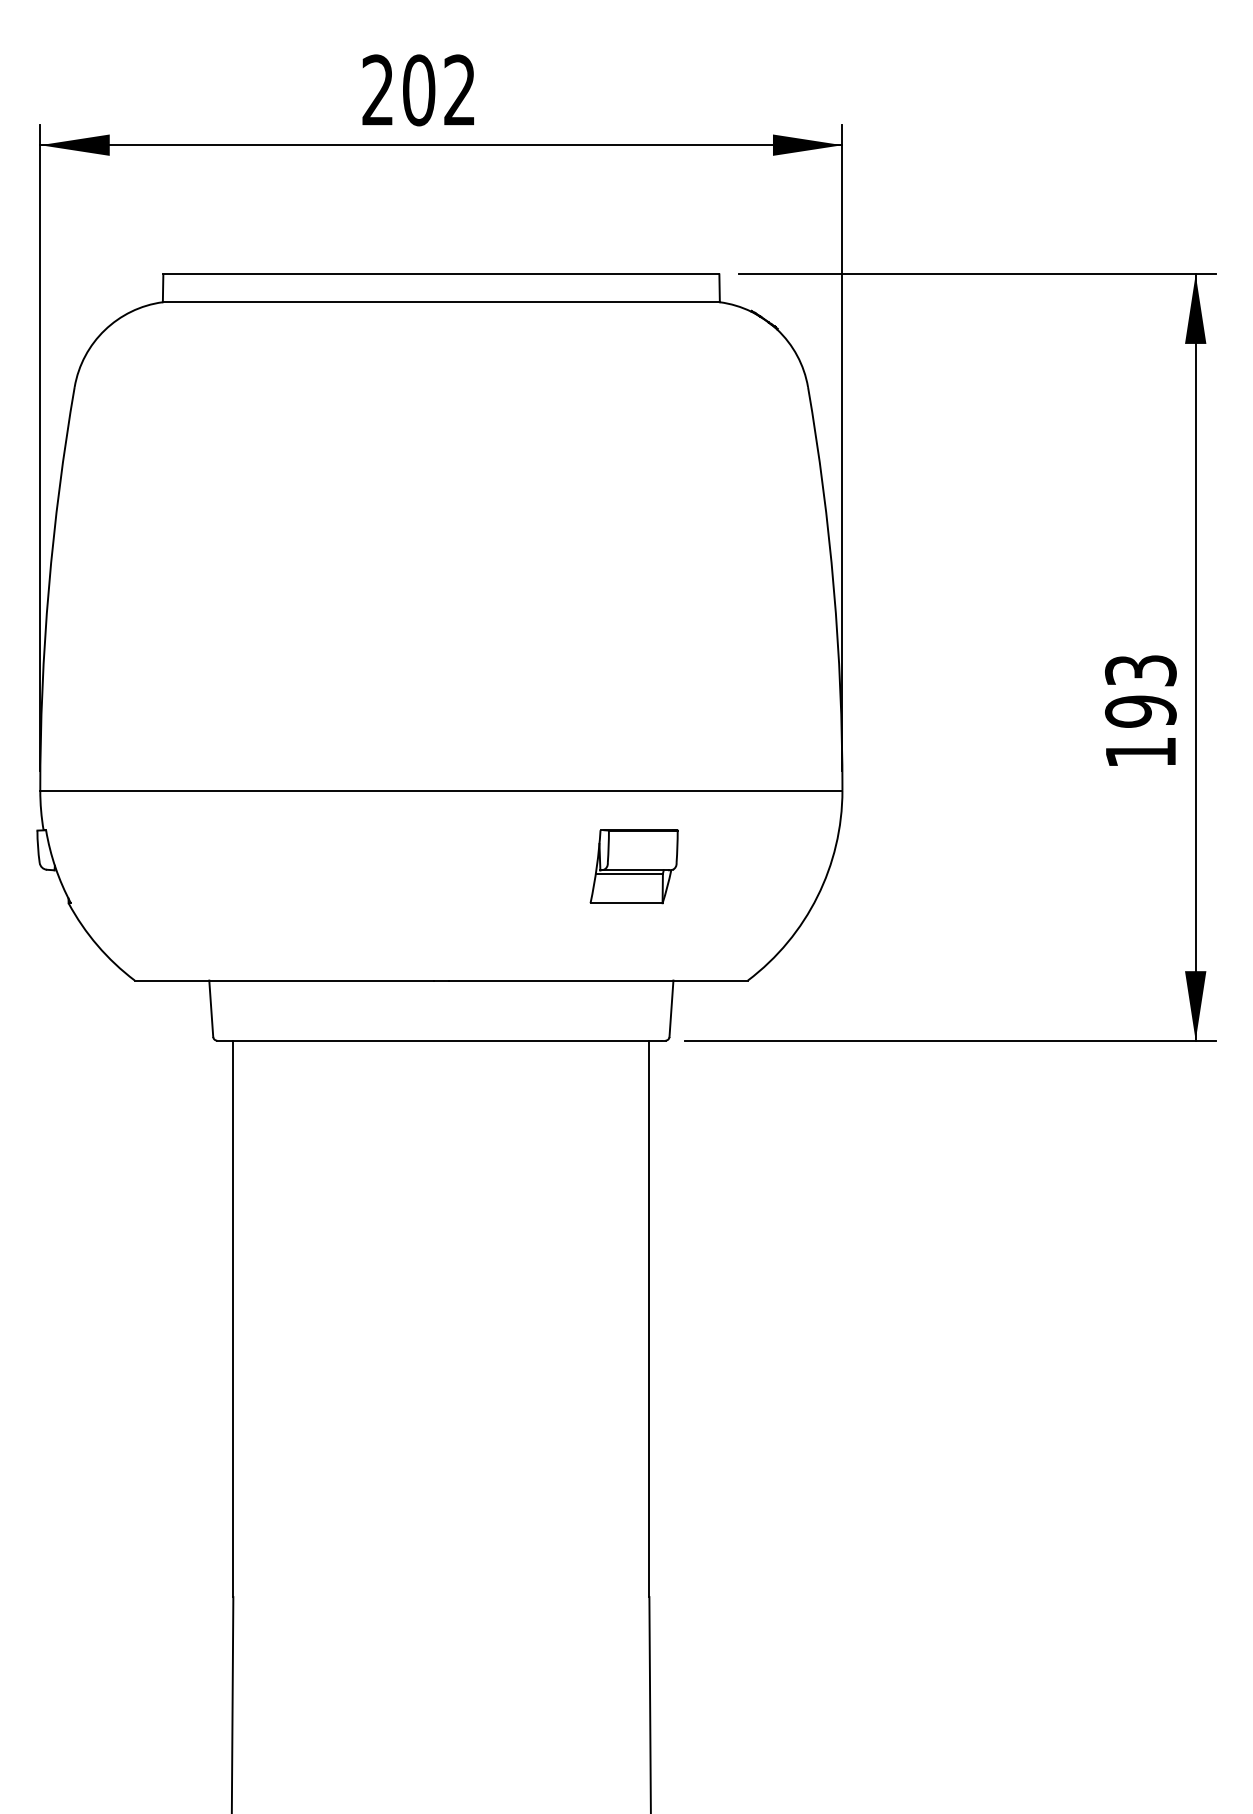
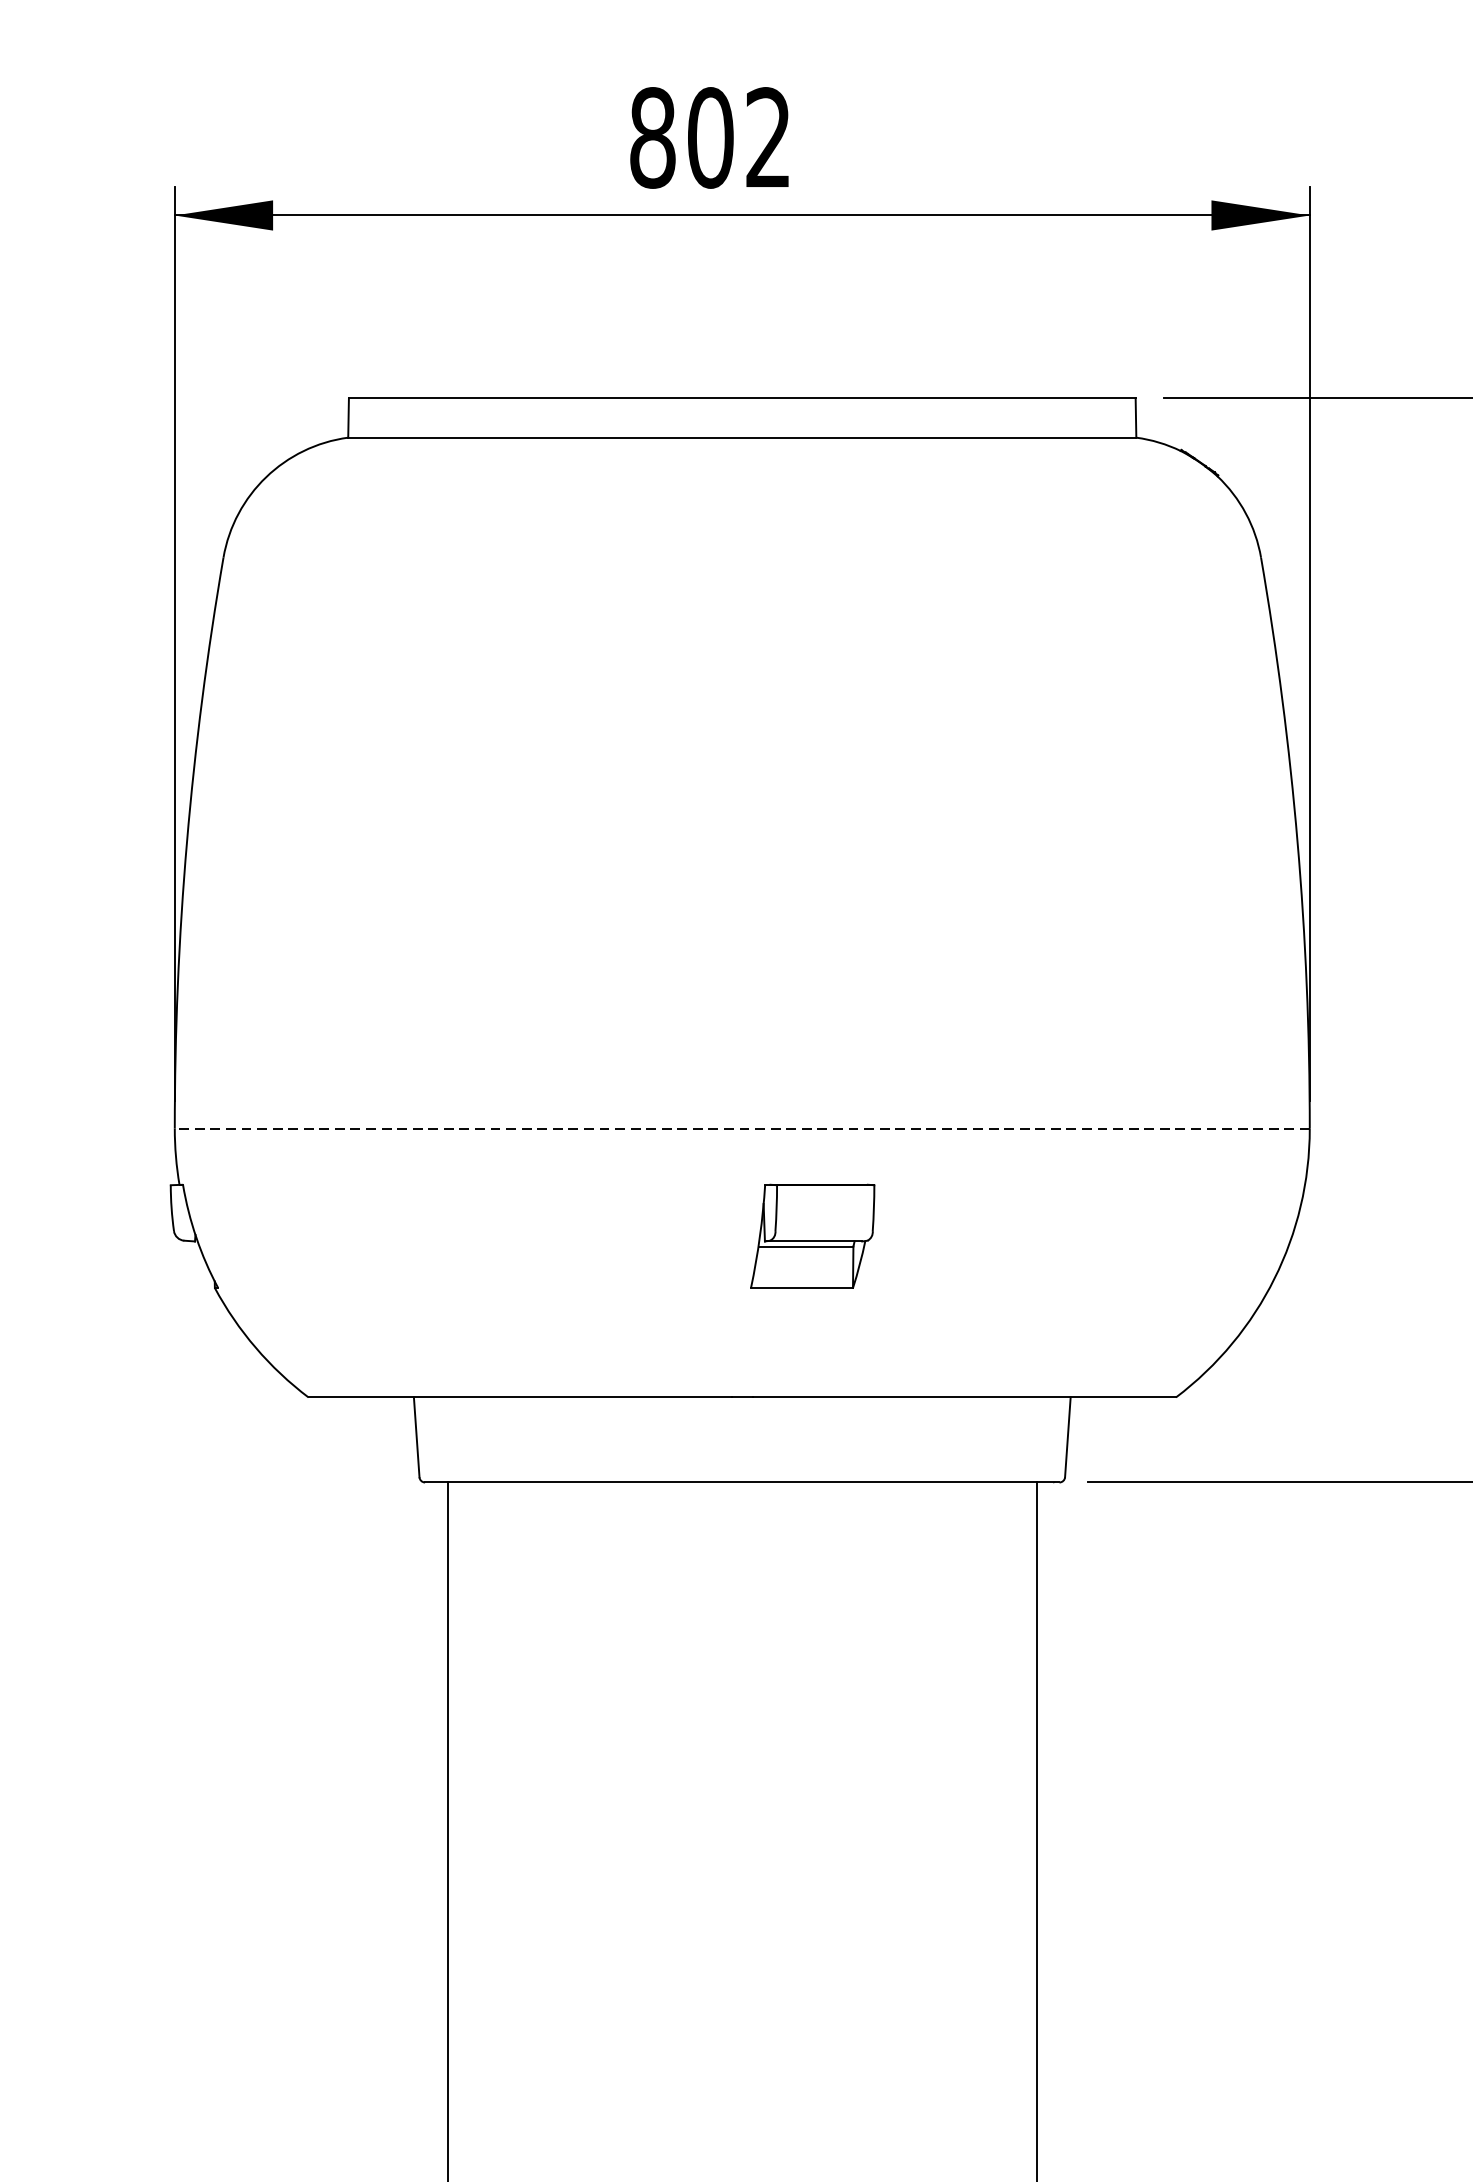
text: (378, 90) -> (653, 138), 202 -> 802
line: (440, 790) -> (741, 1128), solid -> dashed
part: (633, 866) -> (811, 1236), moved

